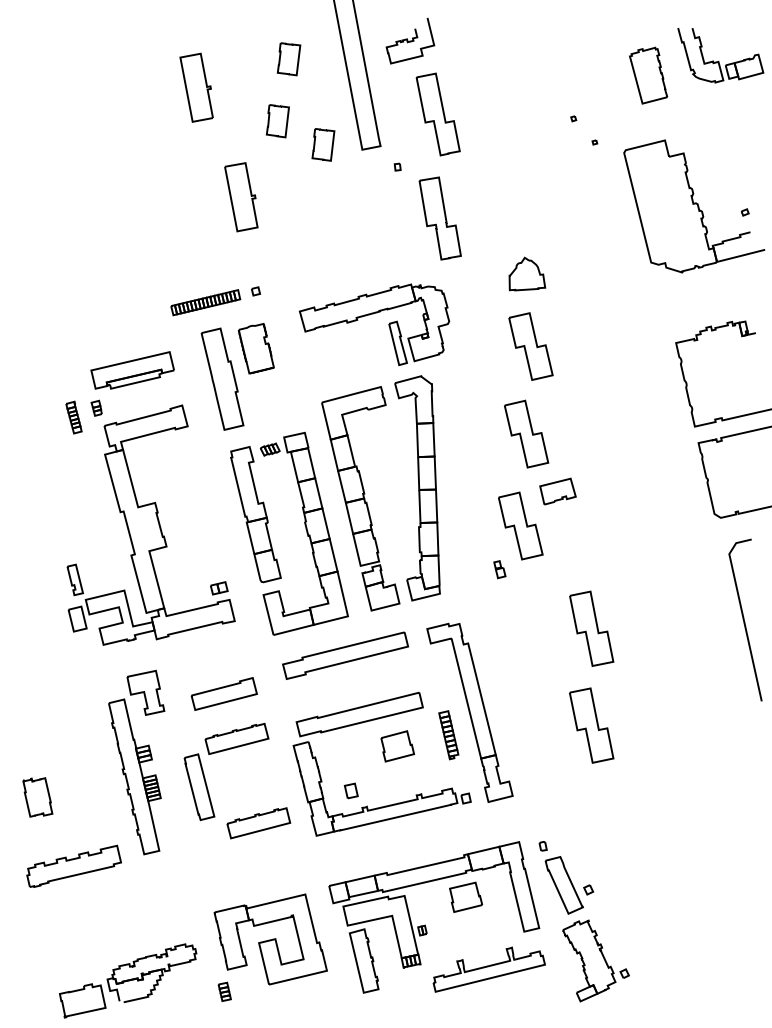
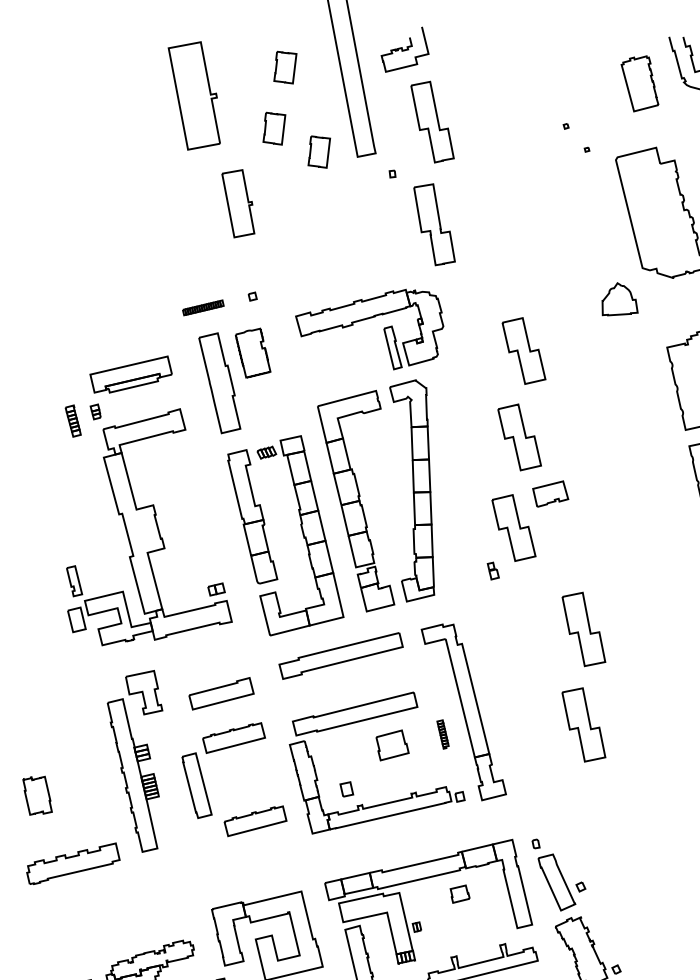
part: (196, 87) -> (194, 95), size x1.6
part: (527, 273) -> (620, 298), moved
part: (205, 302) -> (202, 307), size x0.6
part: (448, 735) -> (442, 734), size x0.6
part: (466, 896) -> (460, 893), size x0.6

